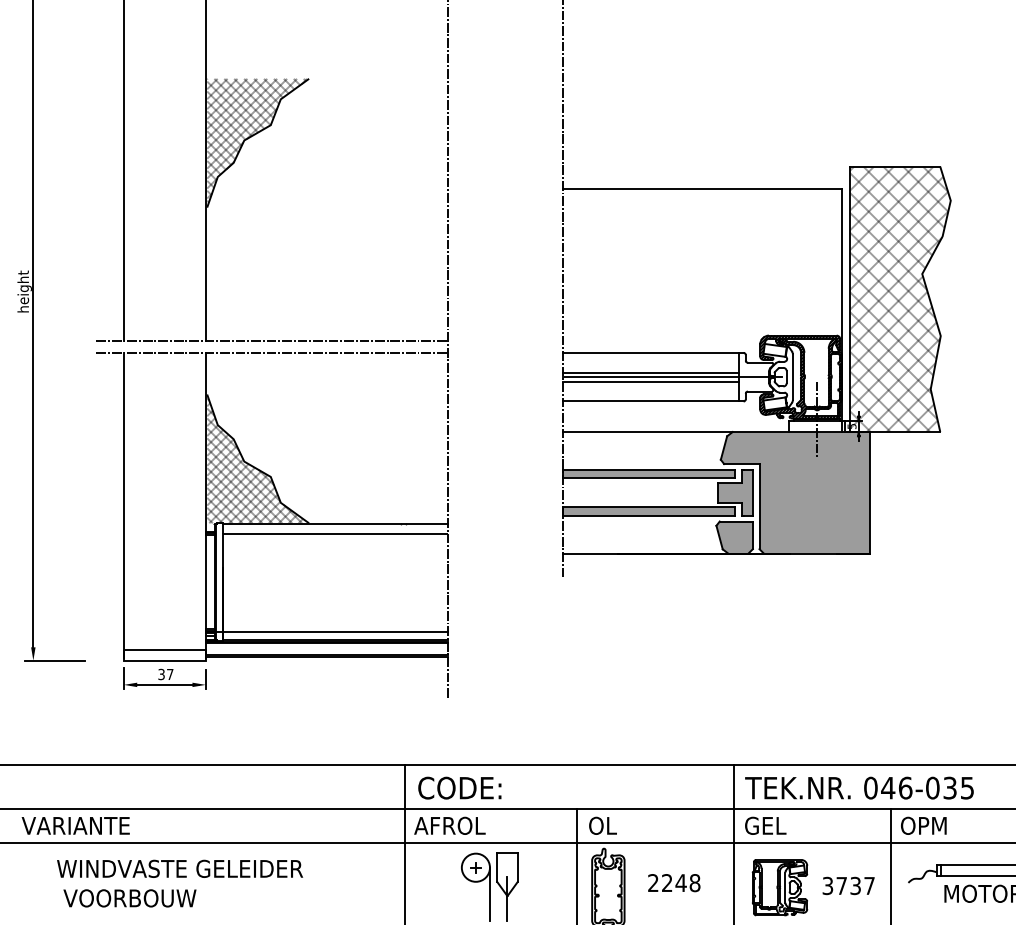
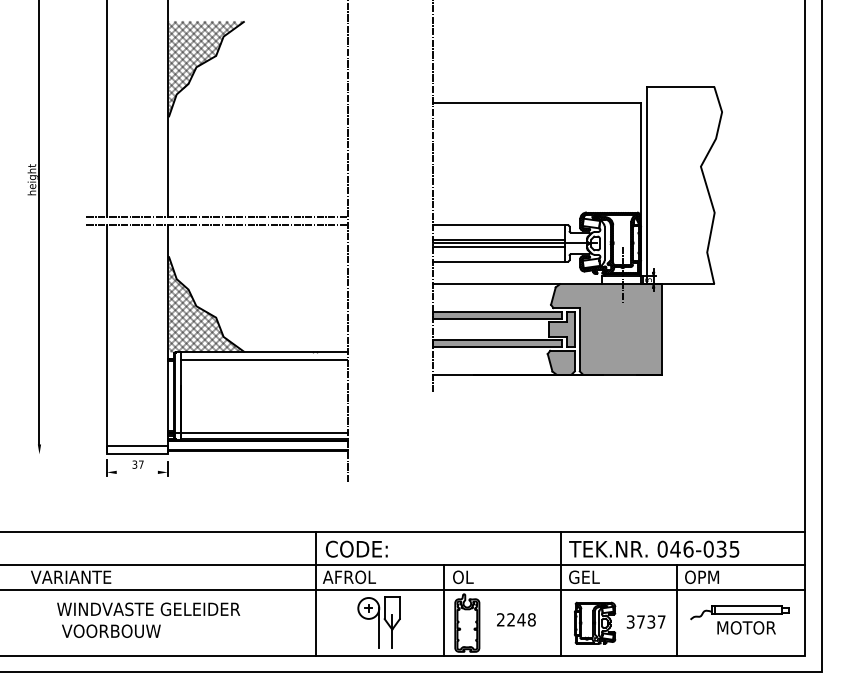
hatch: (898, 299) -> (683, 185), removed
line: (53, 660) -> (54, 454), removed
line: (163, 685) -> (136, 472), removed

